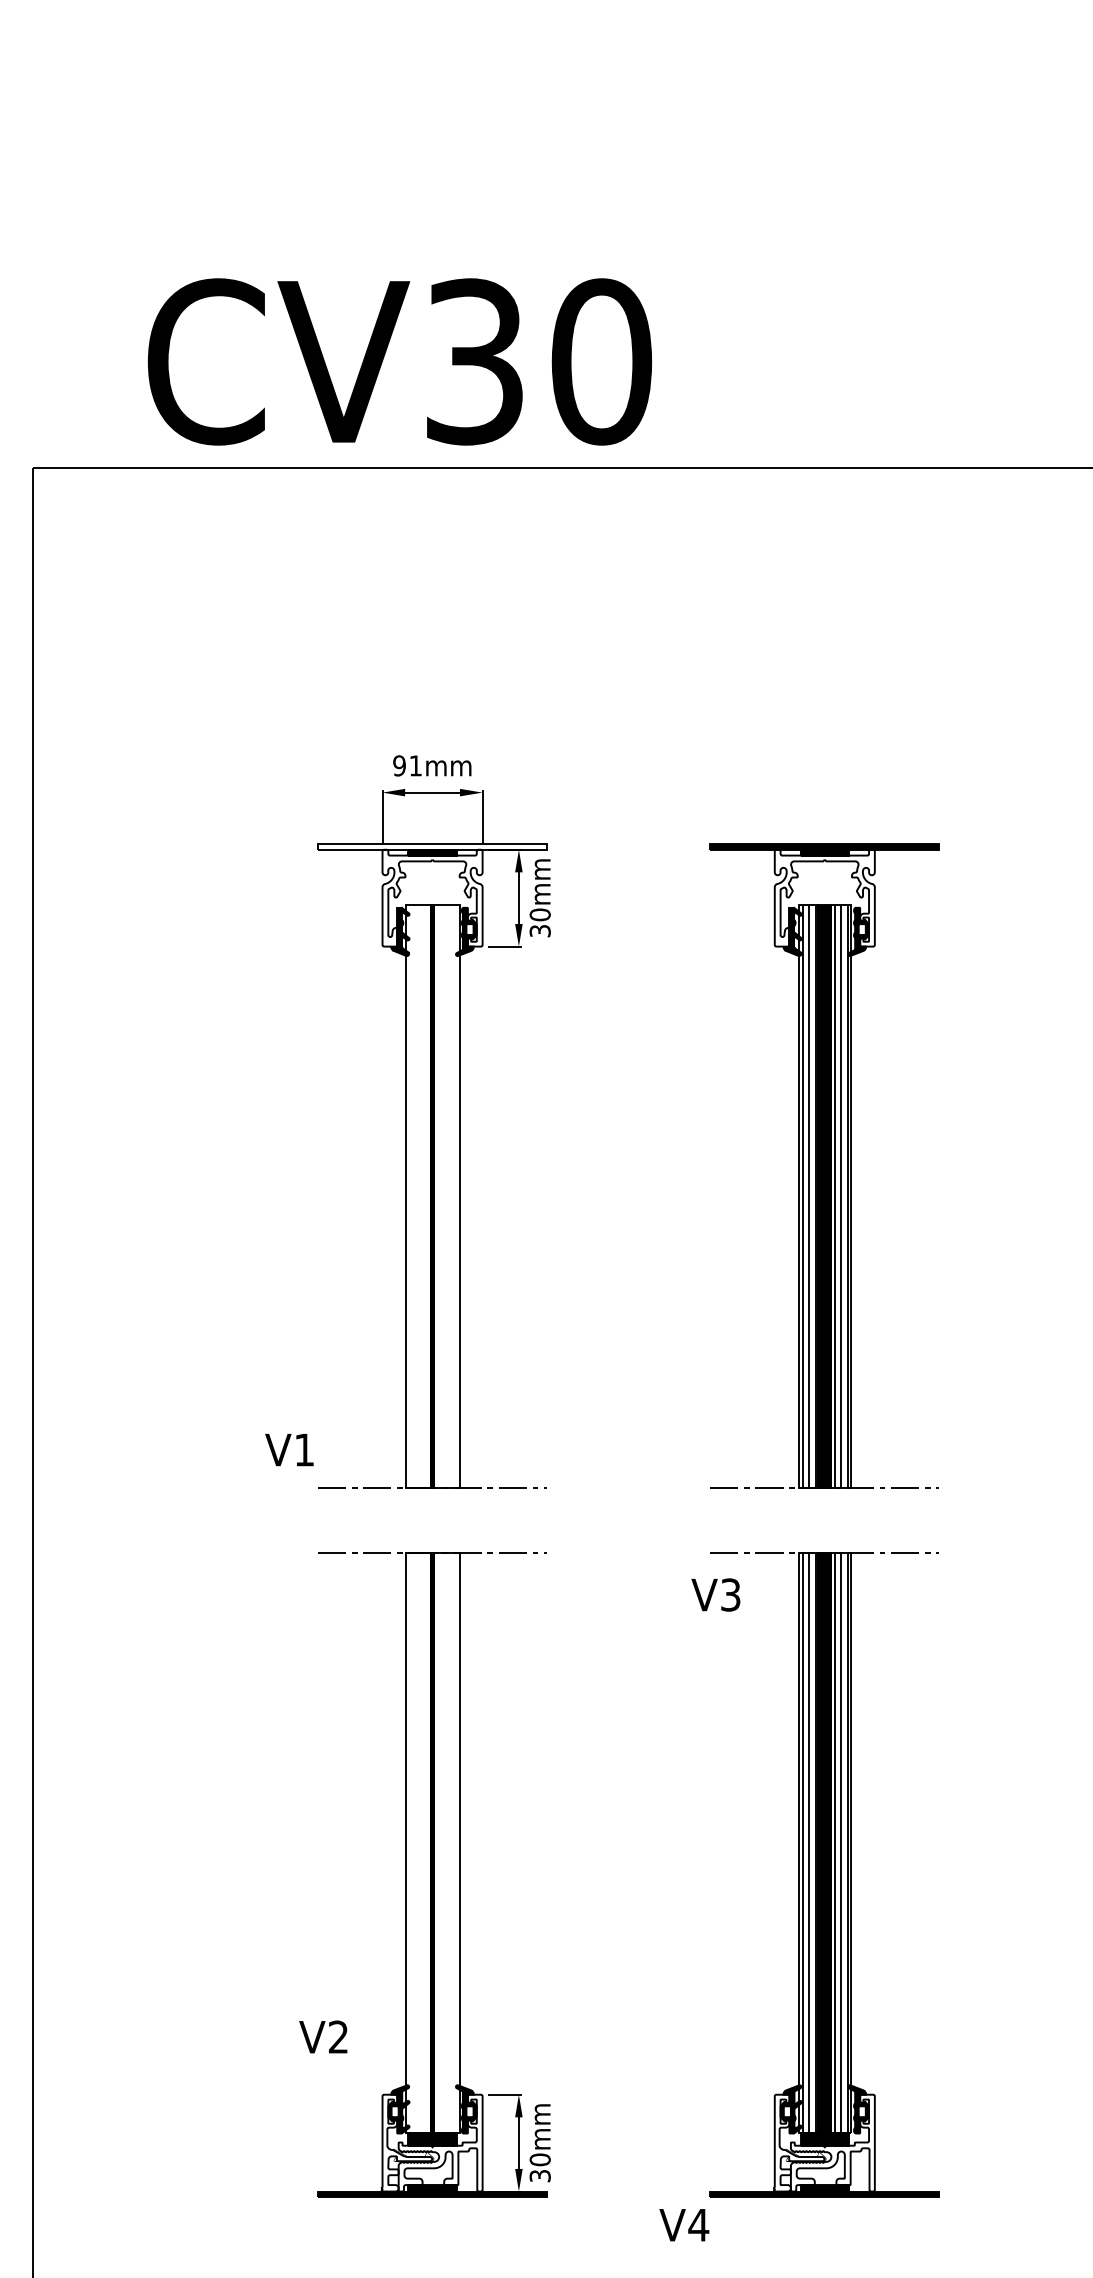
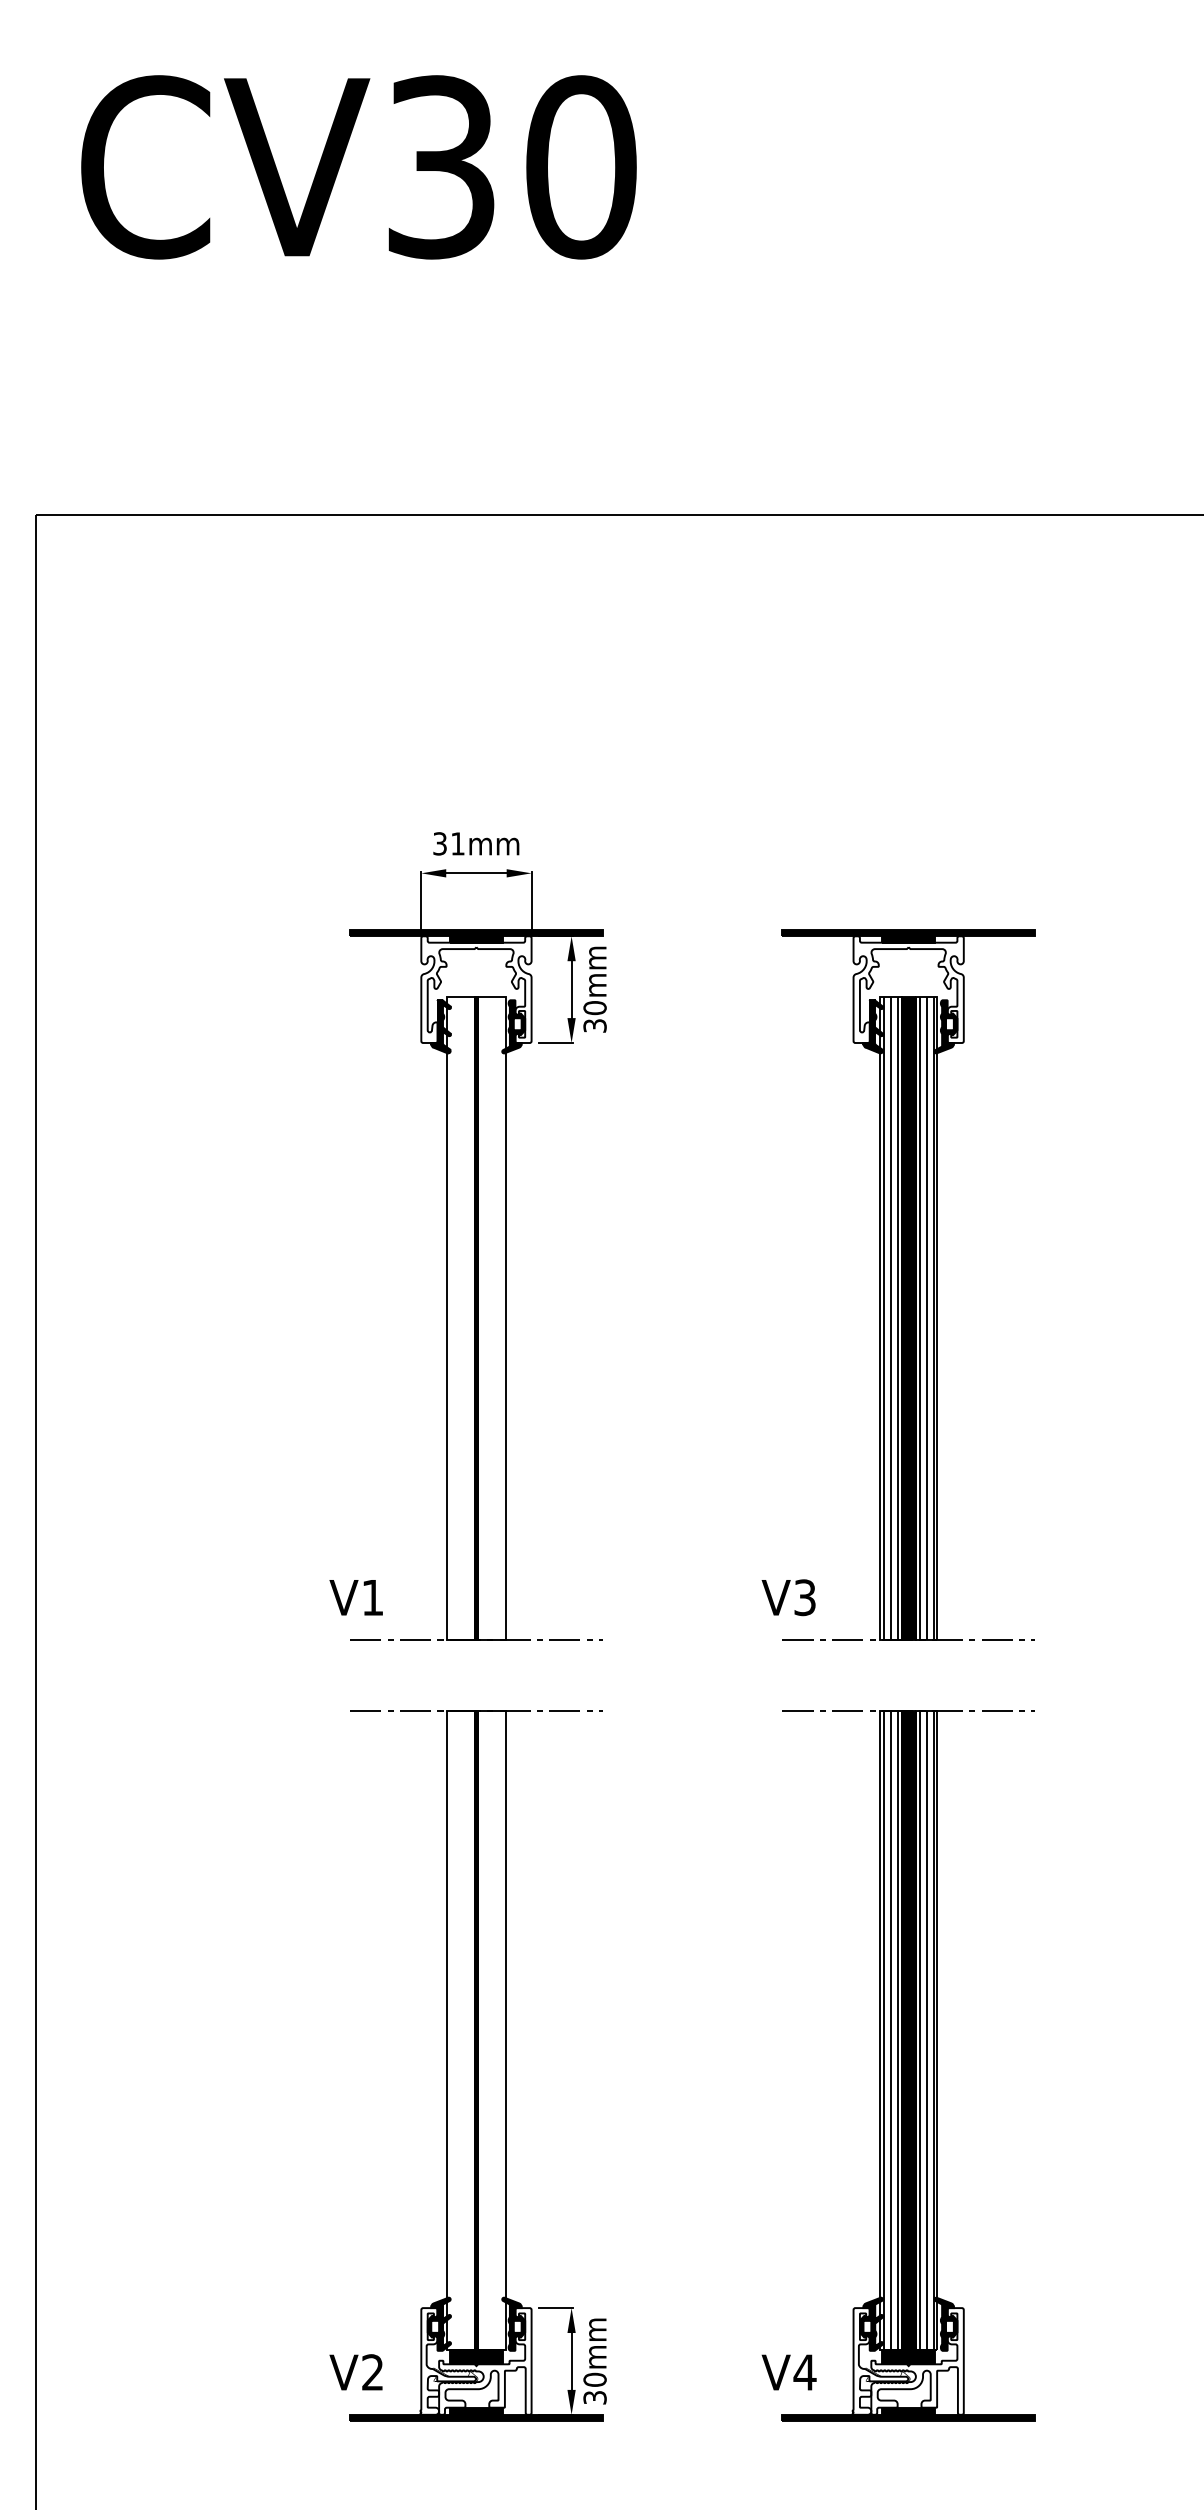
text: (399, 361) -> (358, 166), moved
text: (399, 765) -> (440, 843), 91mm -> 31mm
fill: (432, 846) -> (476, 932), added
text: (289, 1450) -> (356, 1598), moved
text: (715, 1594) -> (788, 1597), moved
text: (323, 2036) -> (356, 2371), moved
text: (684, 2225) -> (789, 2372), moved

